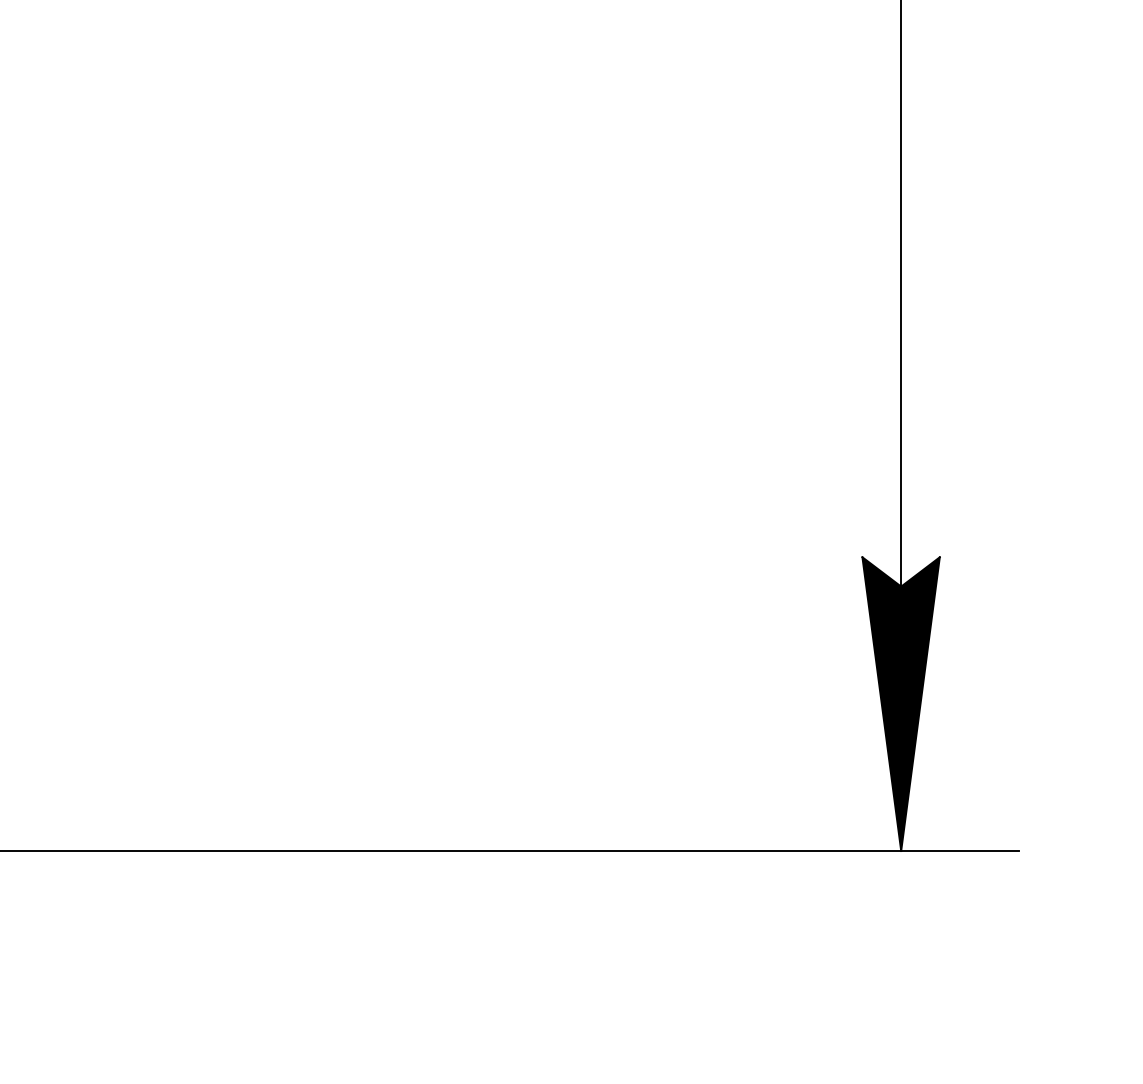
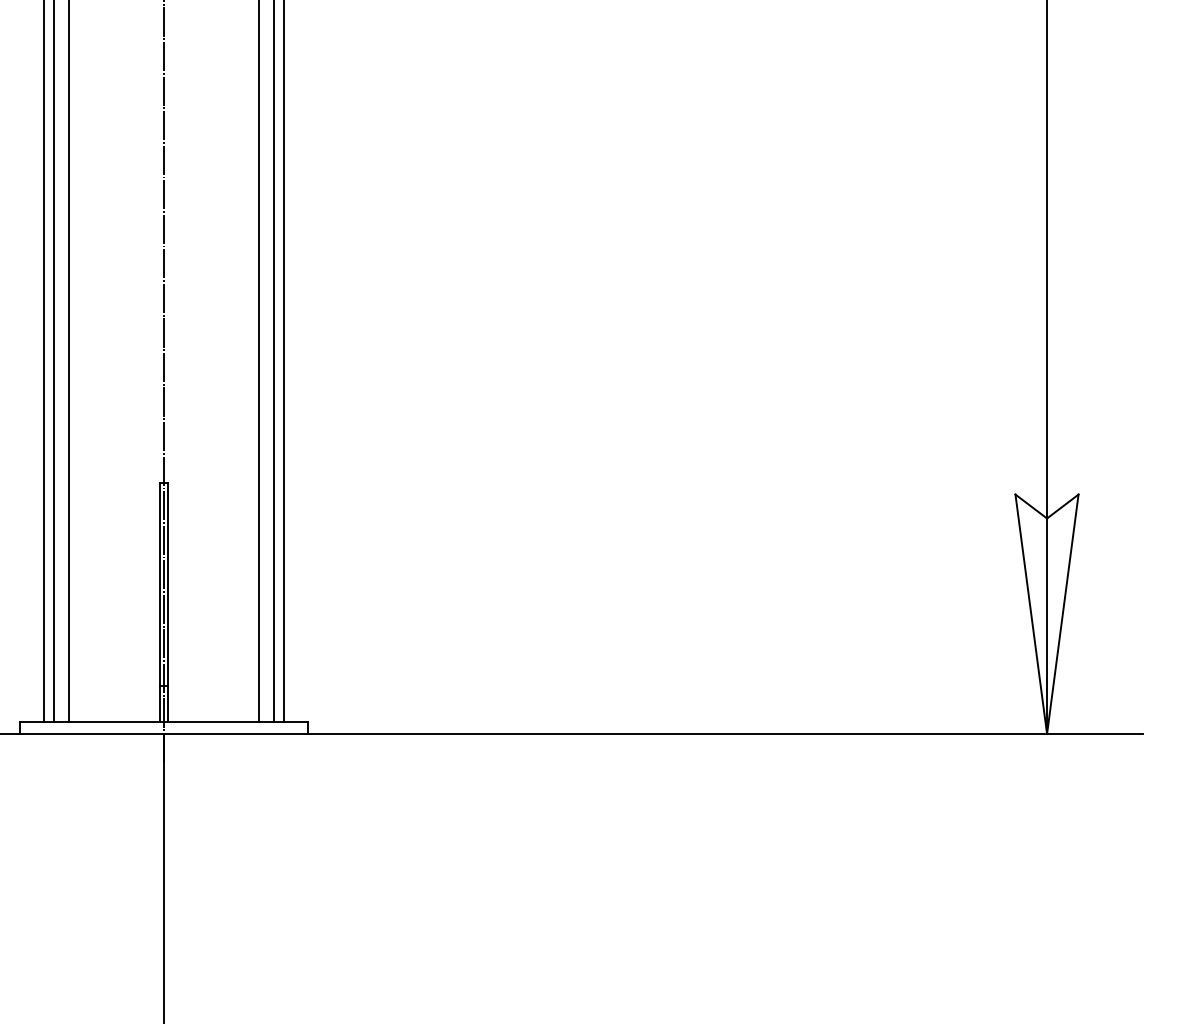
fill: (900, 704) -> (1046, 614), removed

